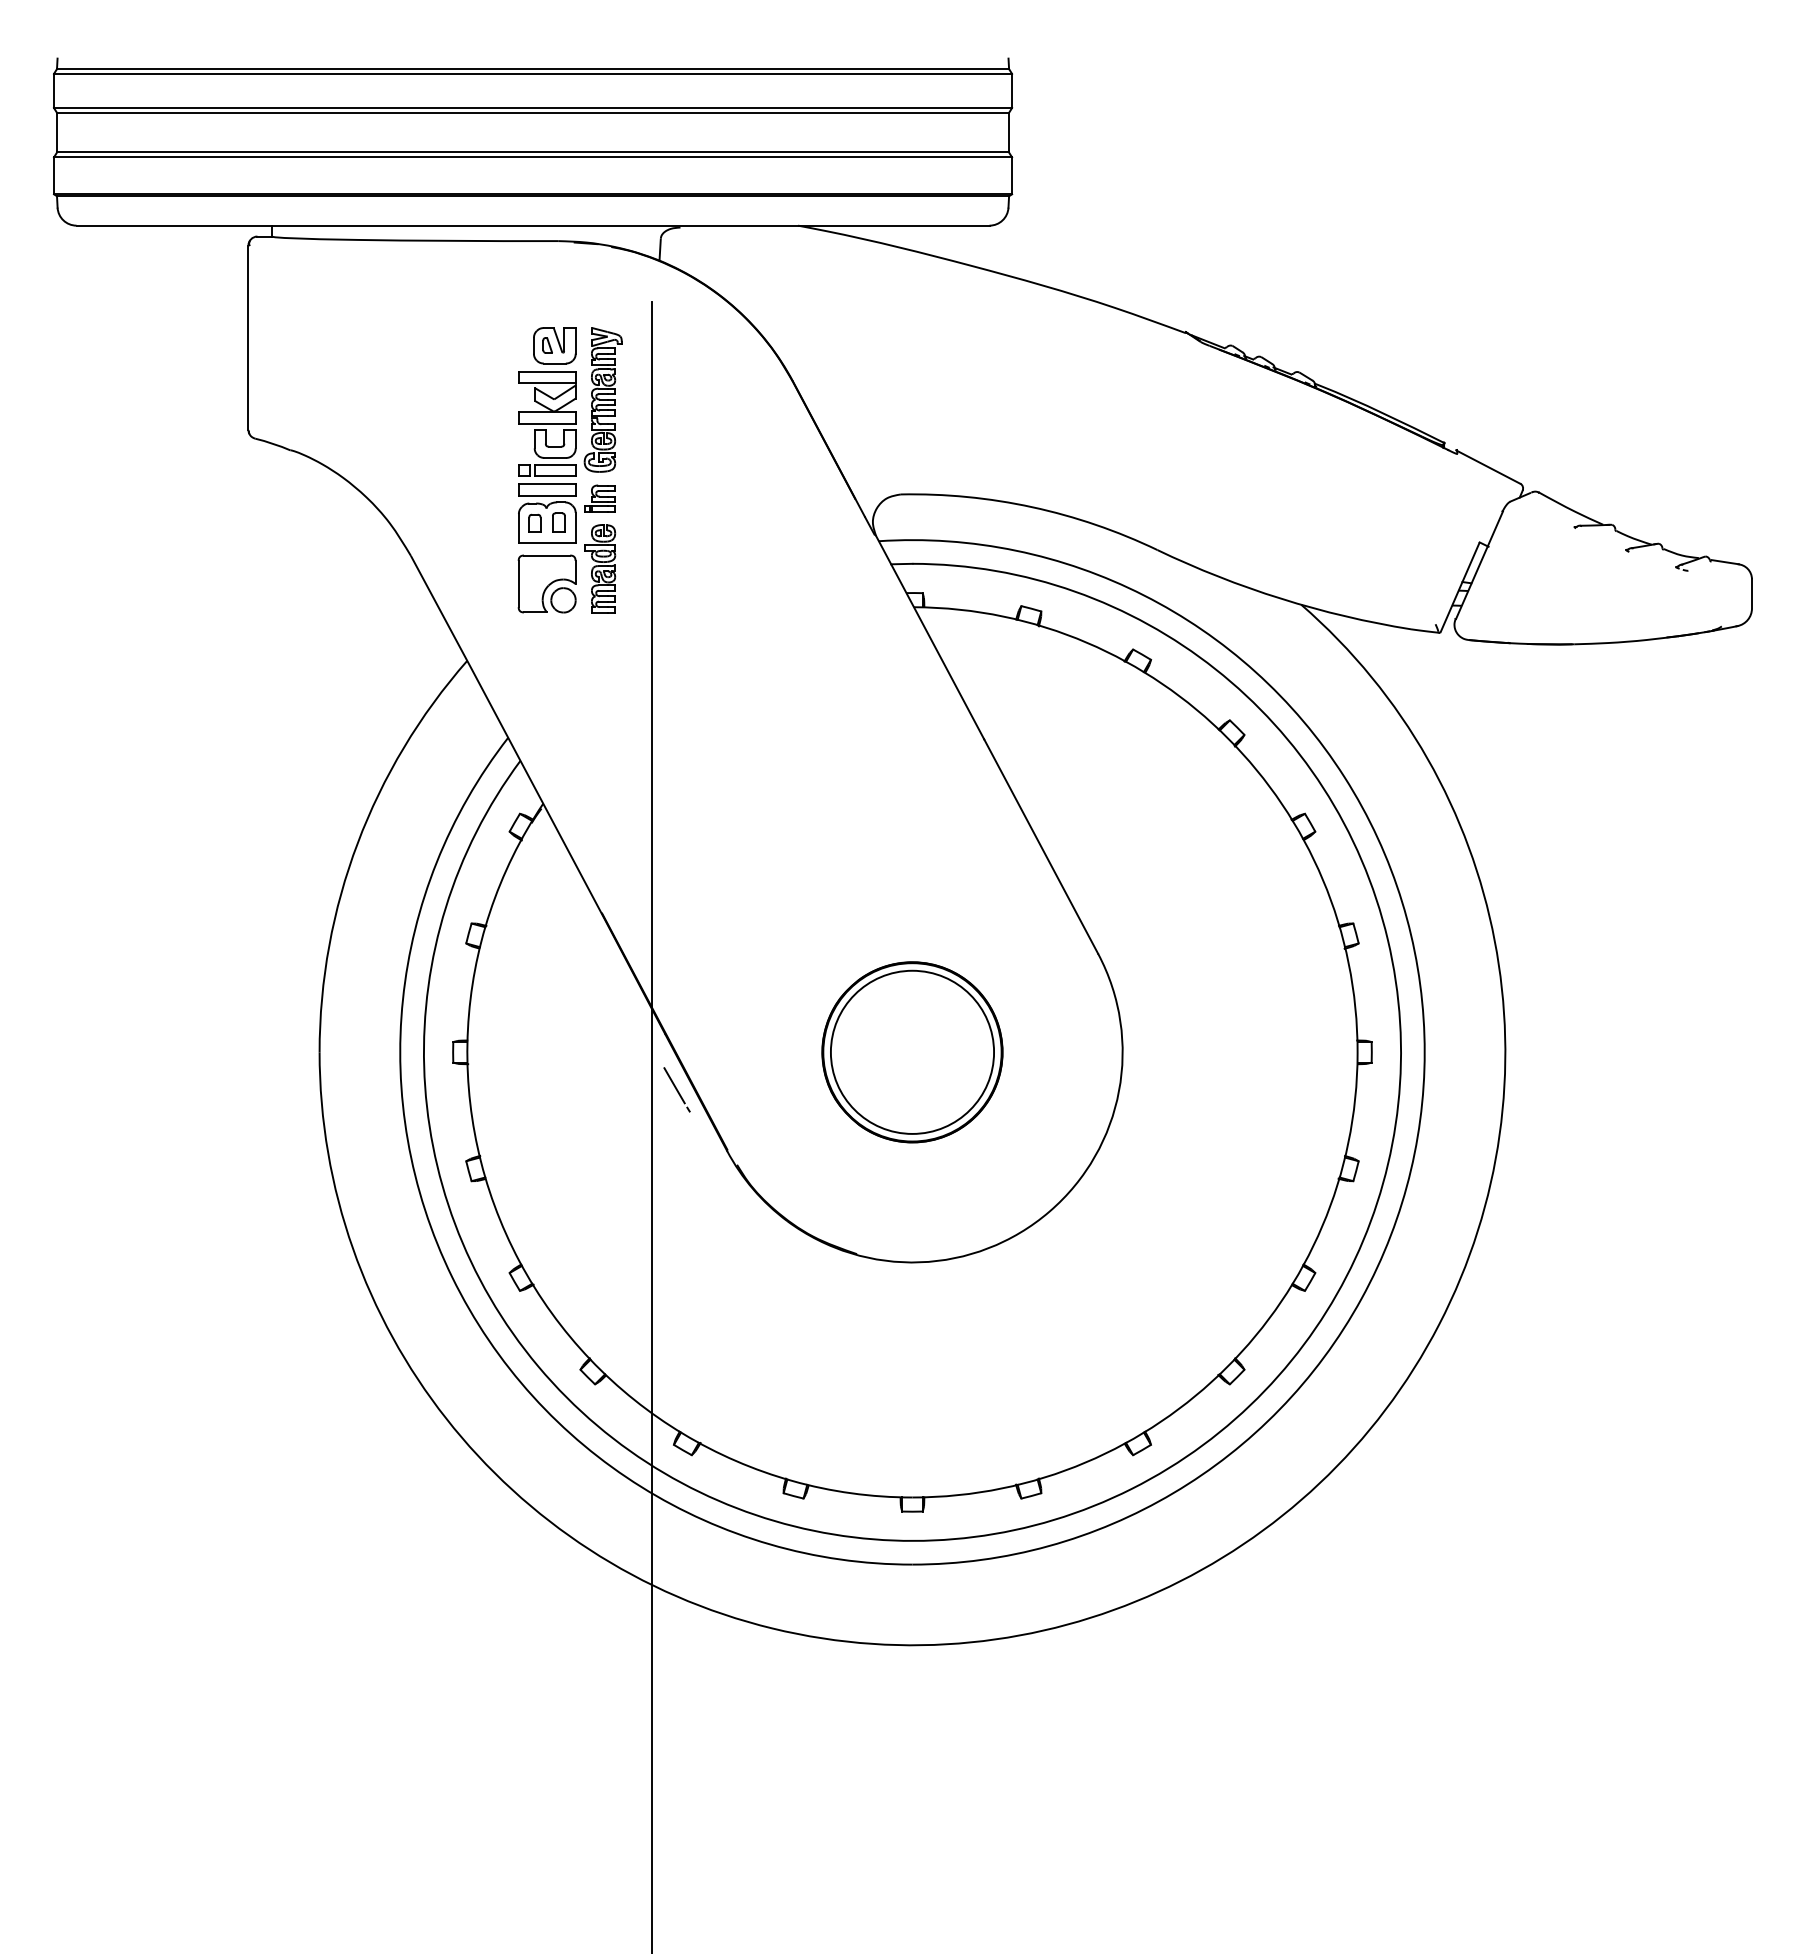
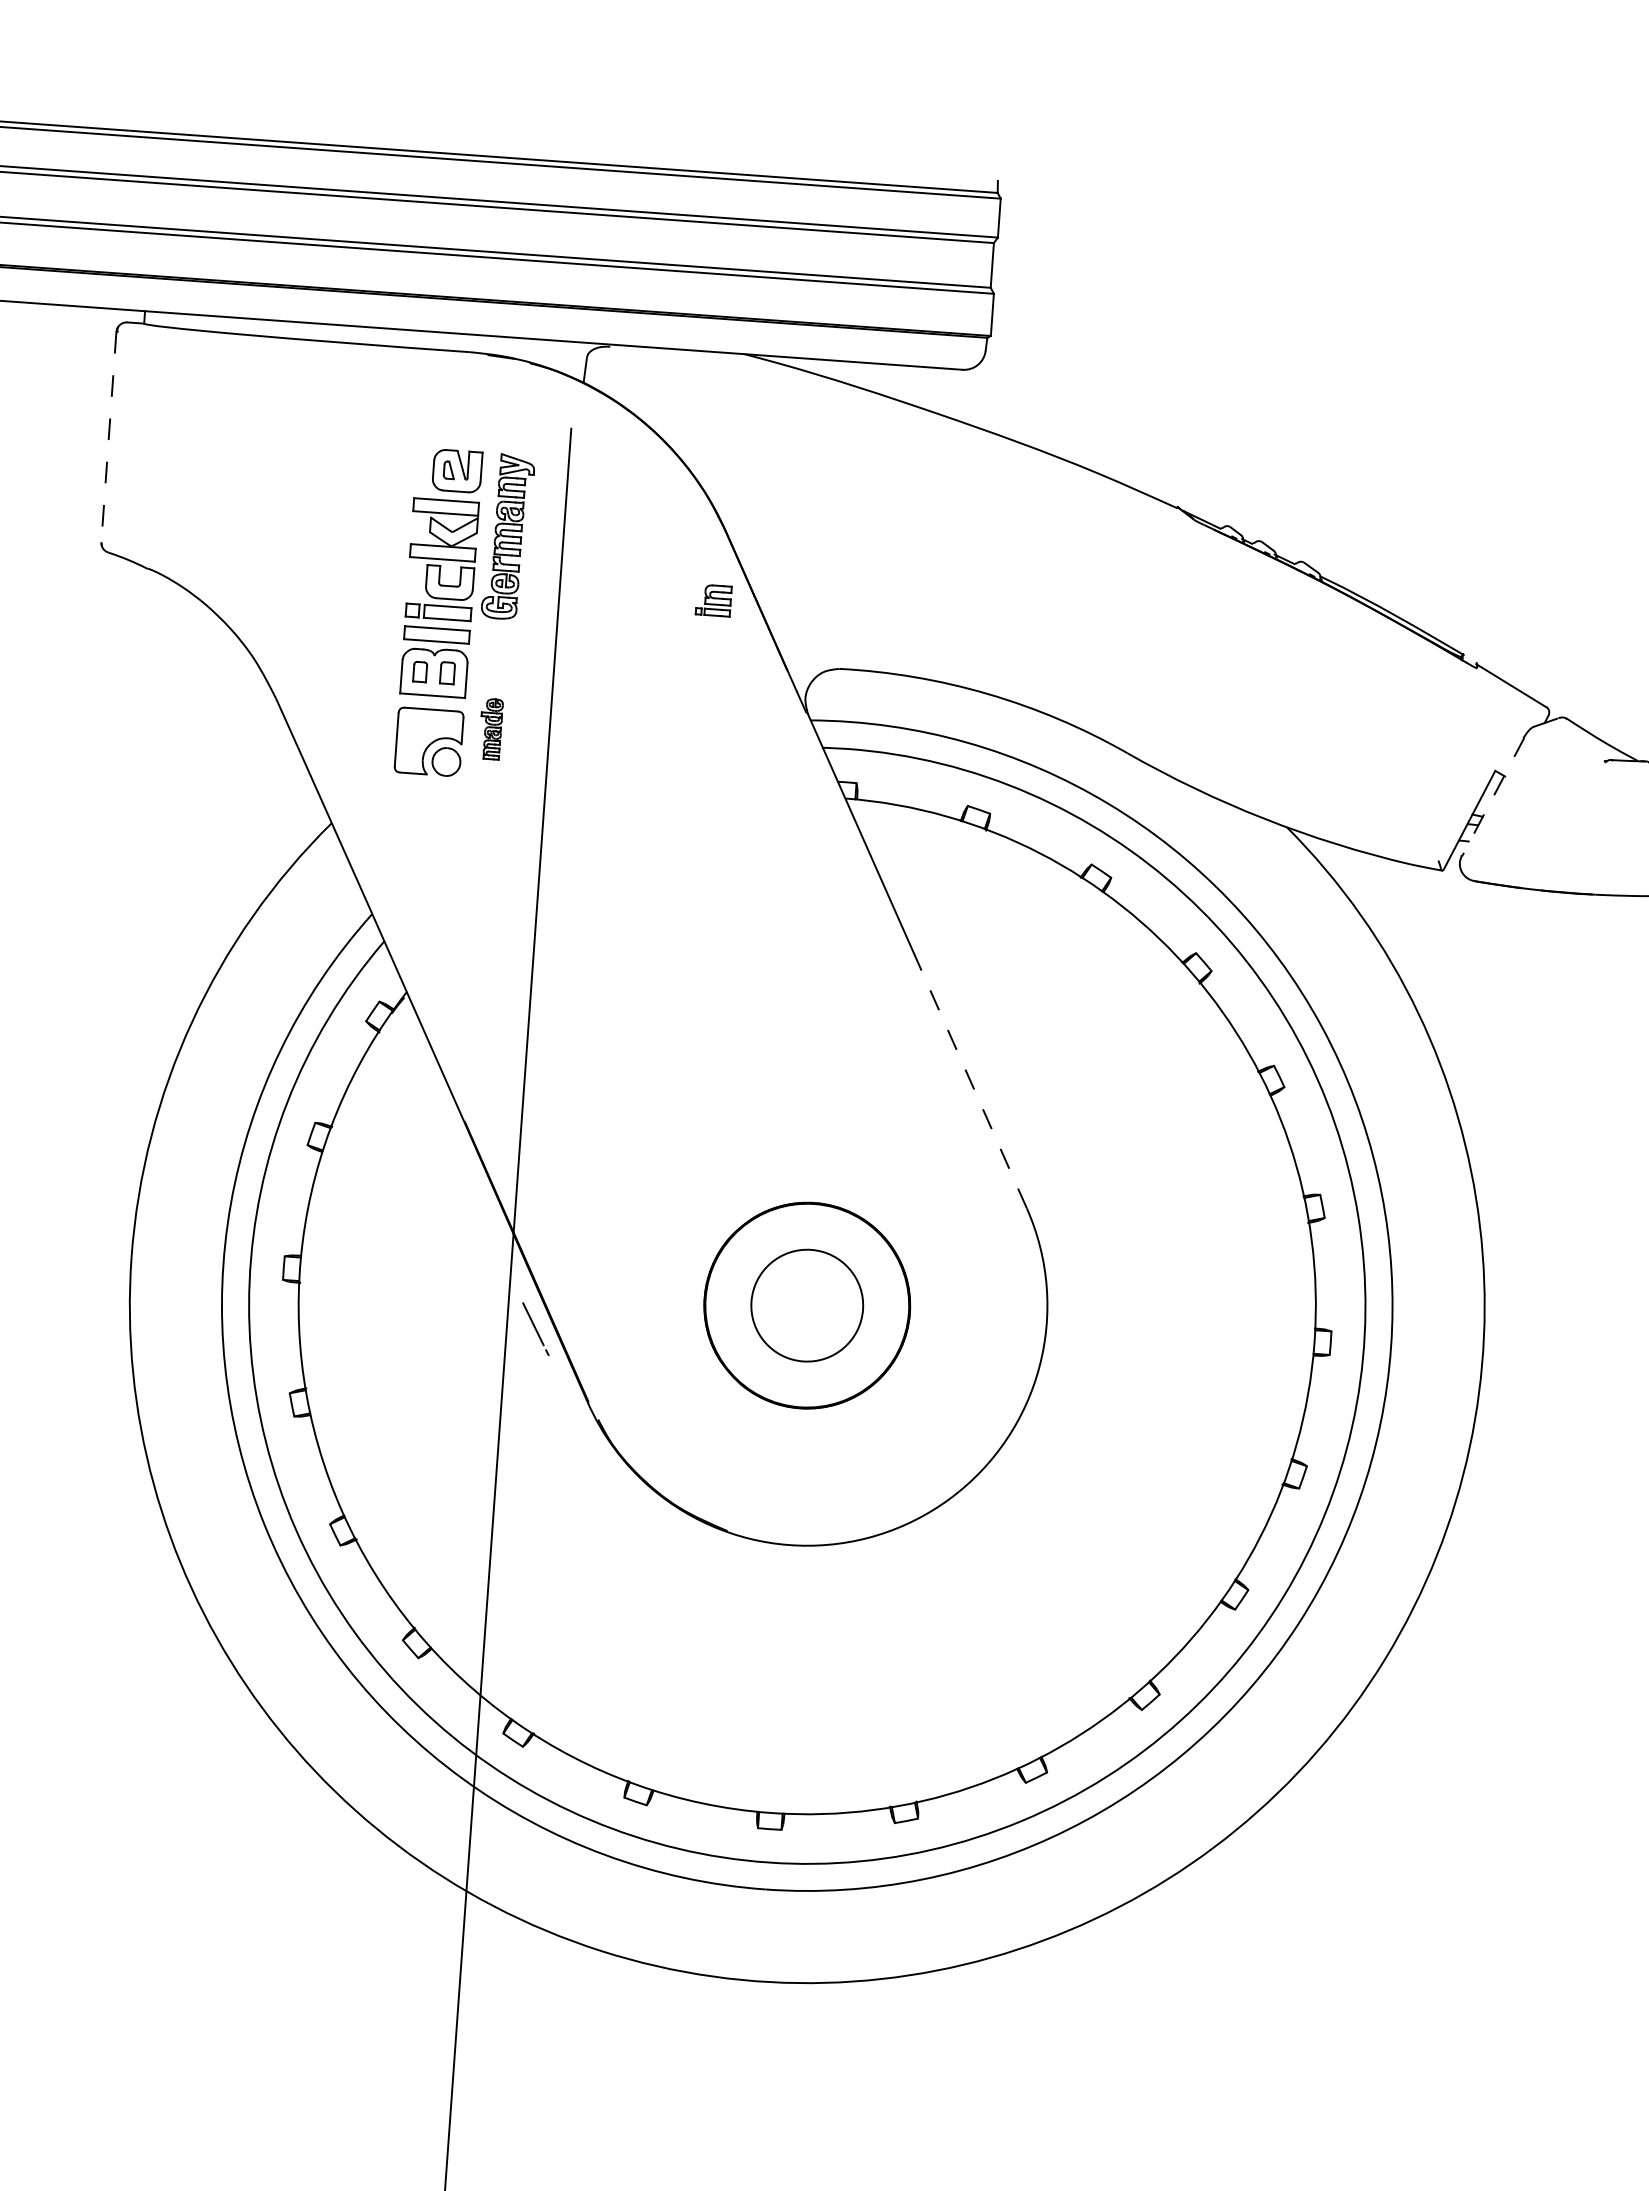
line: (248, 338) -> (108, 437), solid -> dashed
part: (599, 498) -> (713, 600), moved
line: (1479, 565) -> (1493, 797), solid -> dashed
part: (600, 568) -> (491, 728), size x0.6
line: (1040, 846) -> (969, 1081), solid -> dashed
circle: (912, 1051) -> (807, 1304), size x0.6

